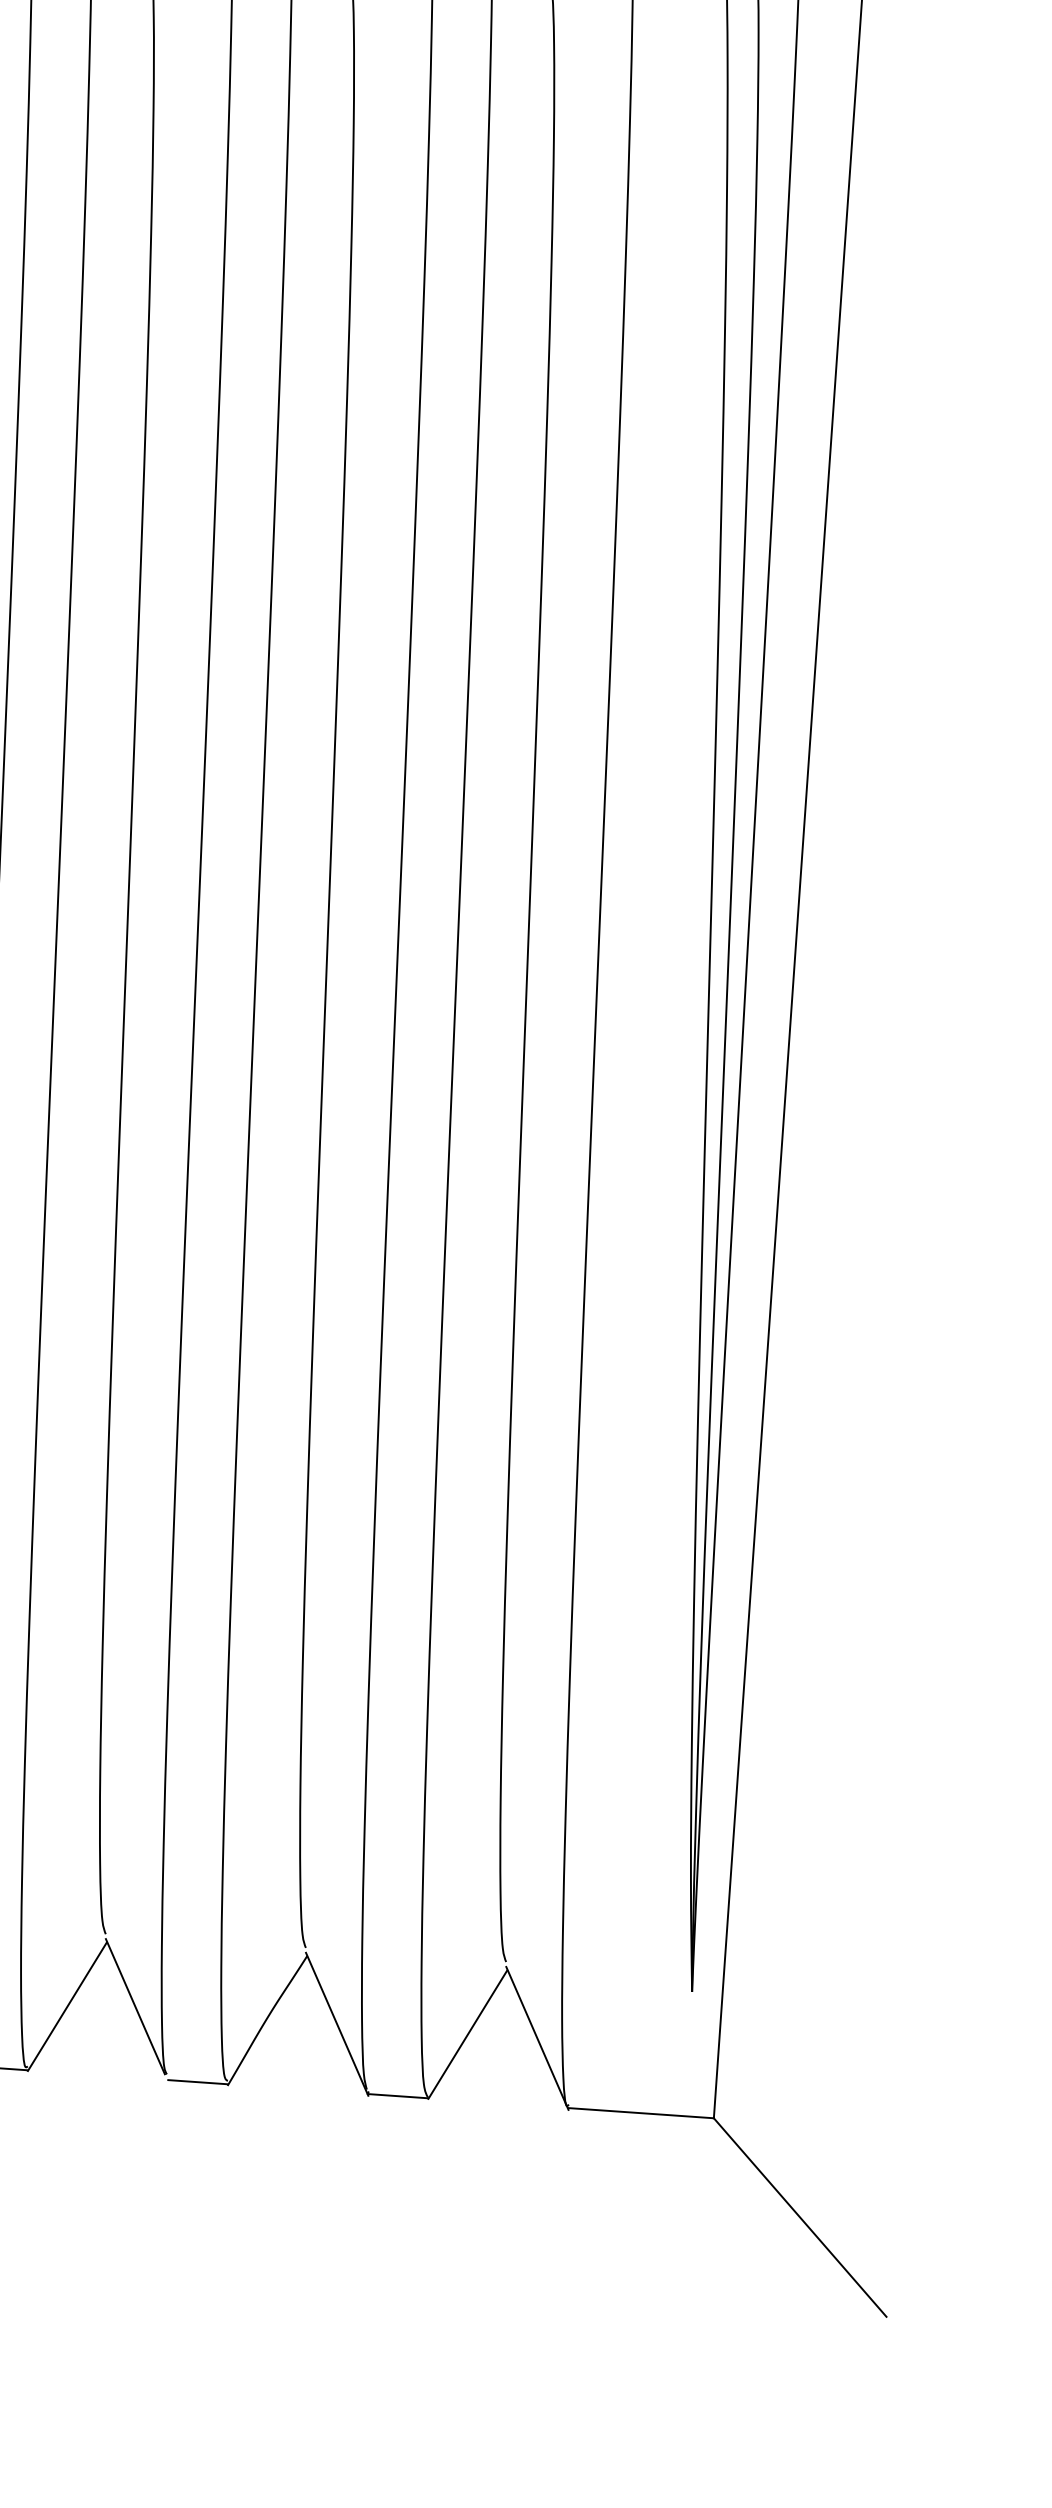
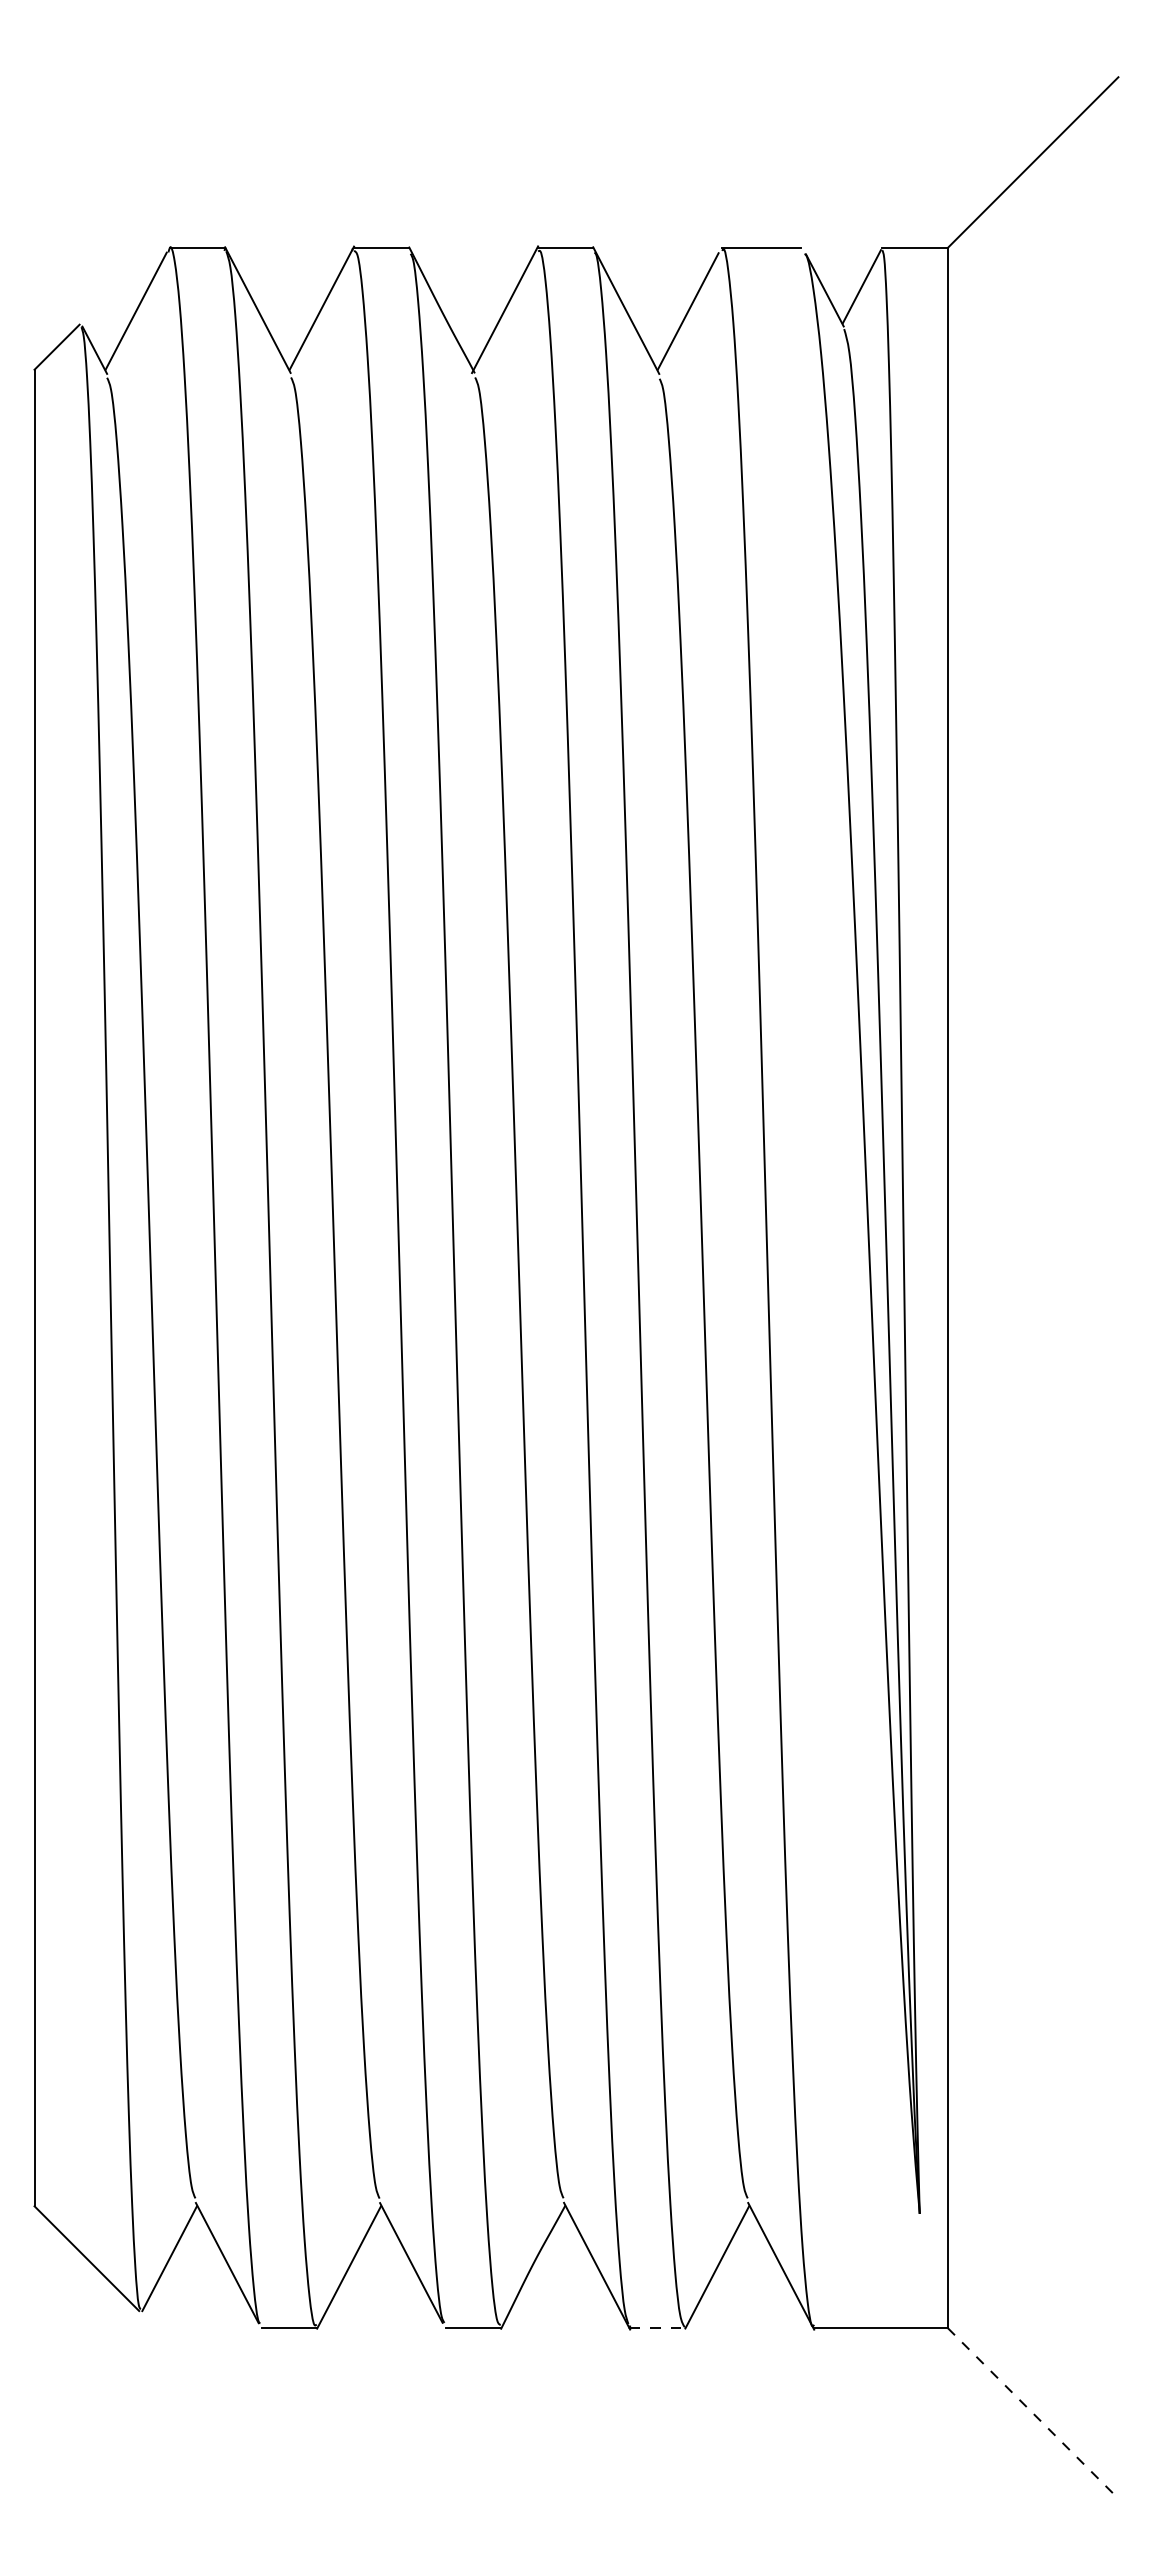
line: (398, 2096) -> (657, 2328), solid -> dashed
line: (800, 2217) -> (1033, 2413), solid -> dashed

